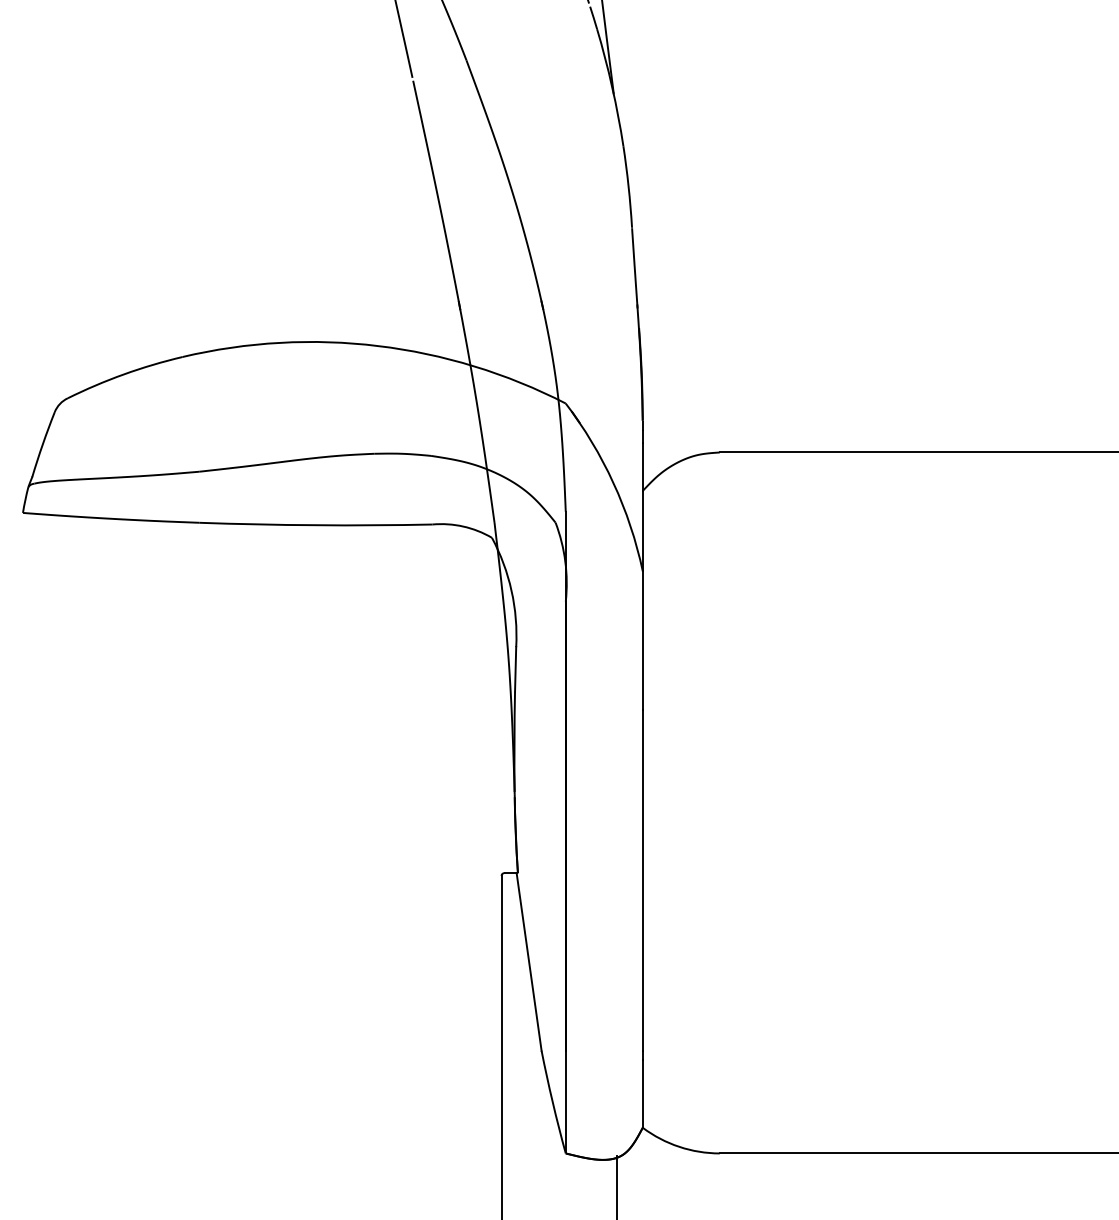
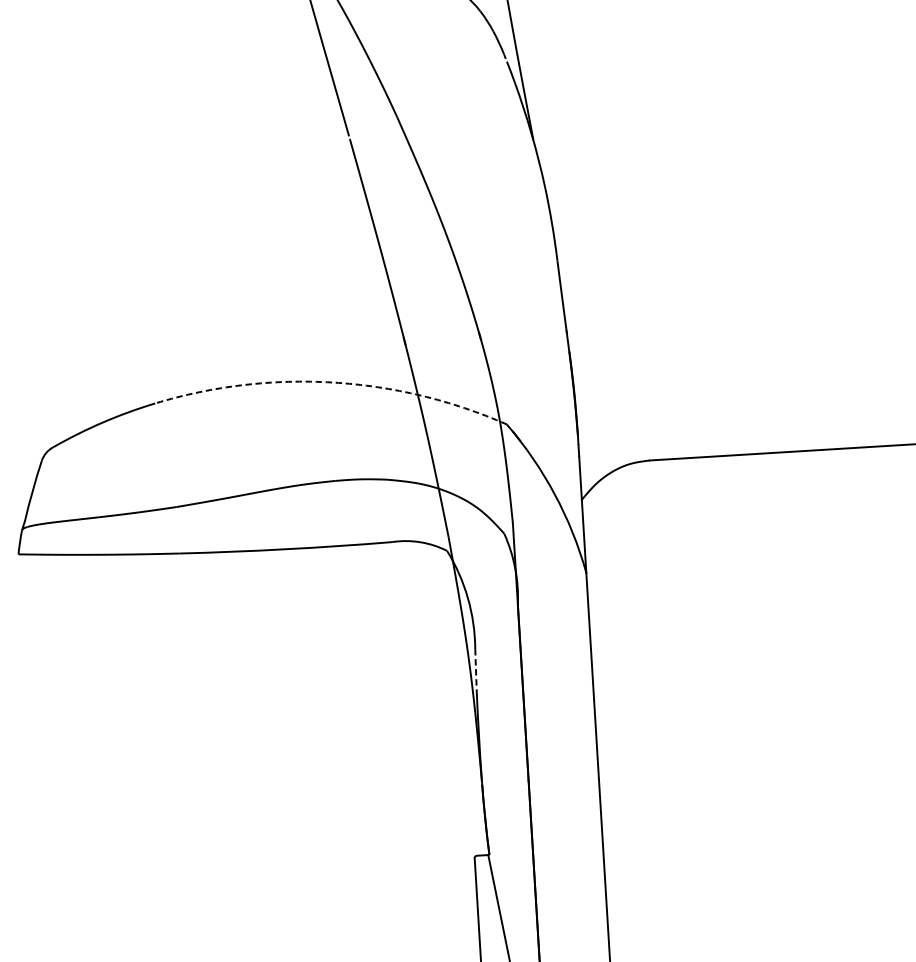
arc: (378, 346) -> (333, 382), solid -> dashed
line: (515, 669) -> (475, 669), solid -> dashed

